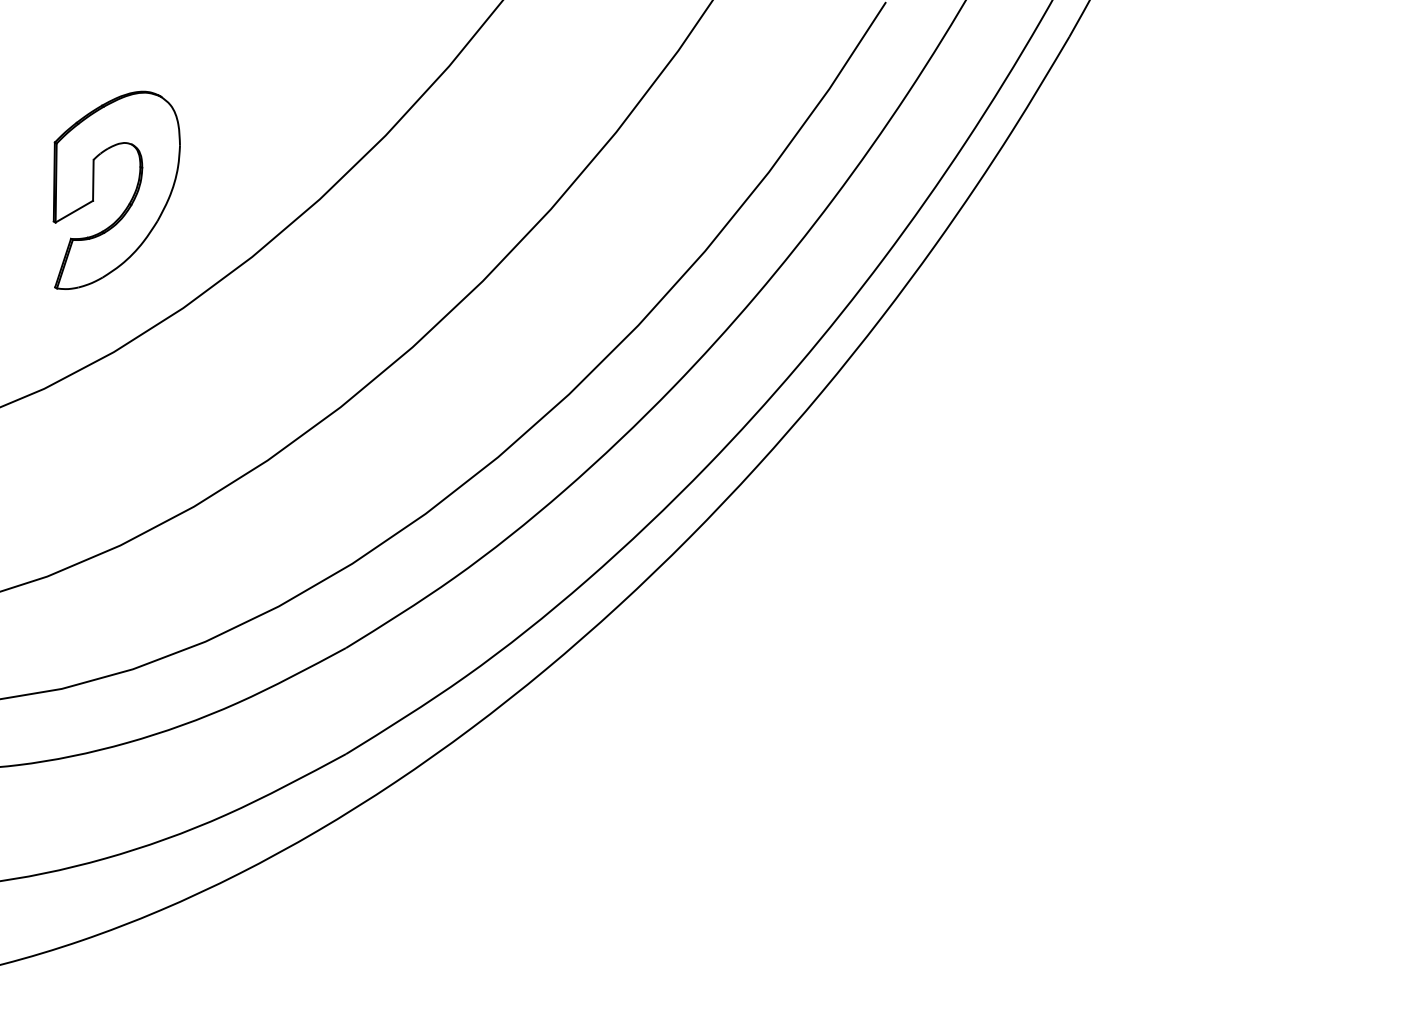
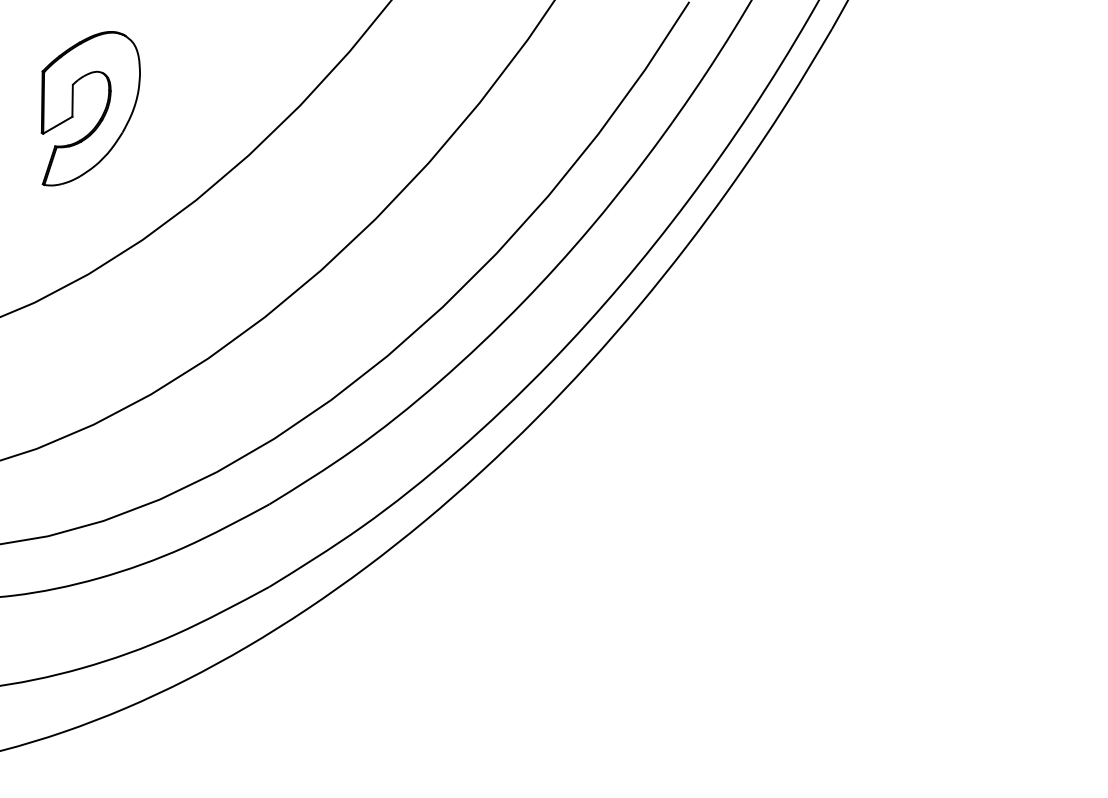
part: (132, 195) -> (103, 112), moved

